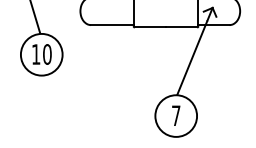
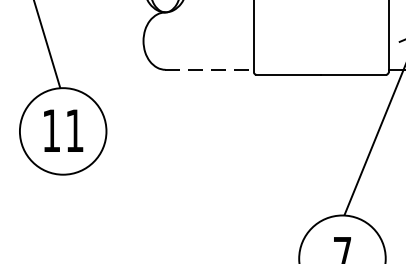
line: (112, 25) -> (210, 70), solid -> dashed
text: (47, 54) -> (75, 130), 10 -> 11

